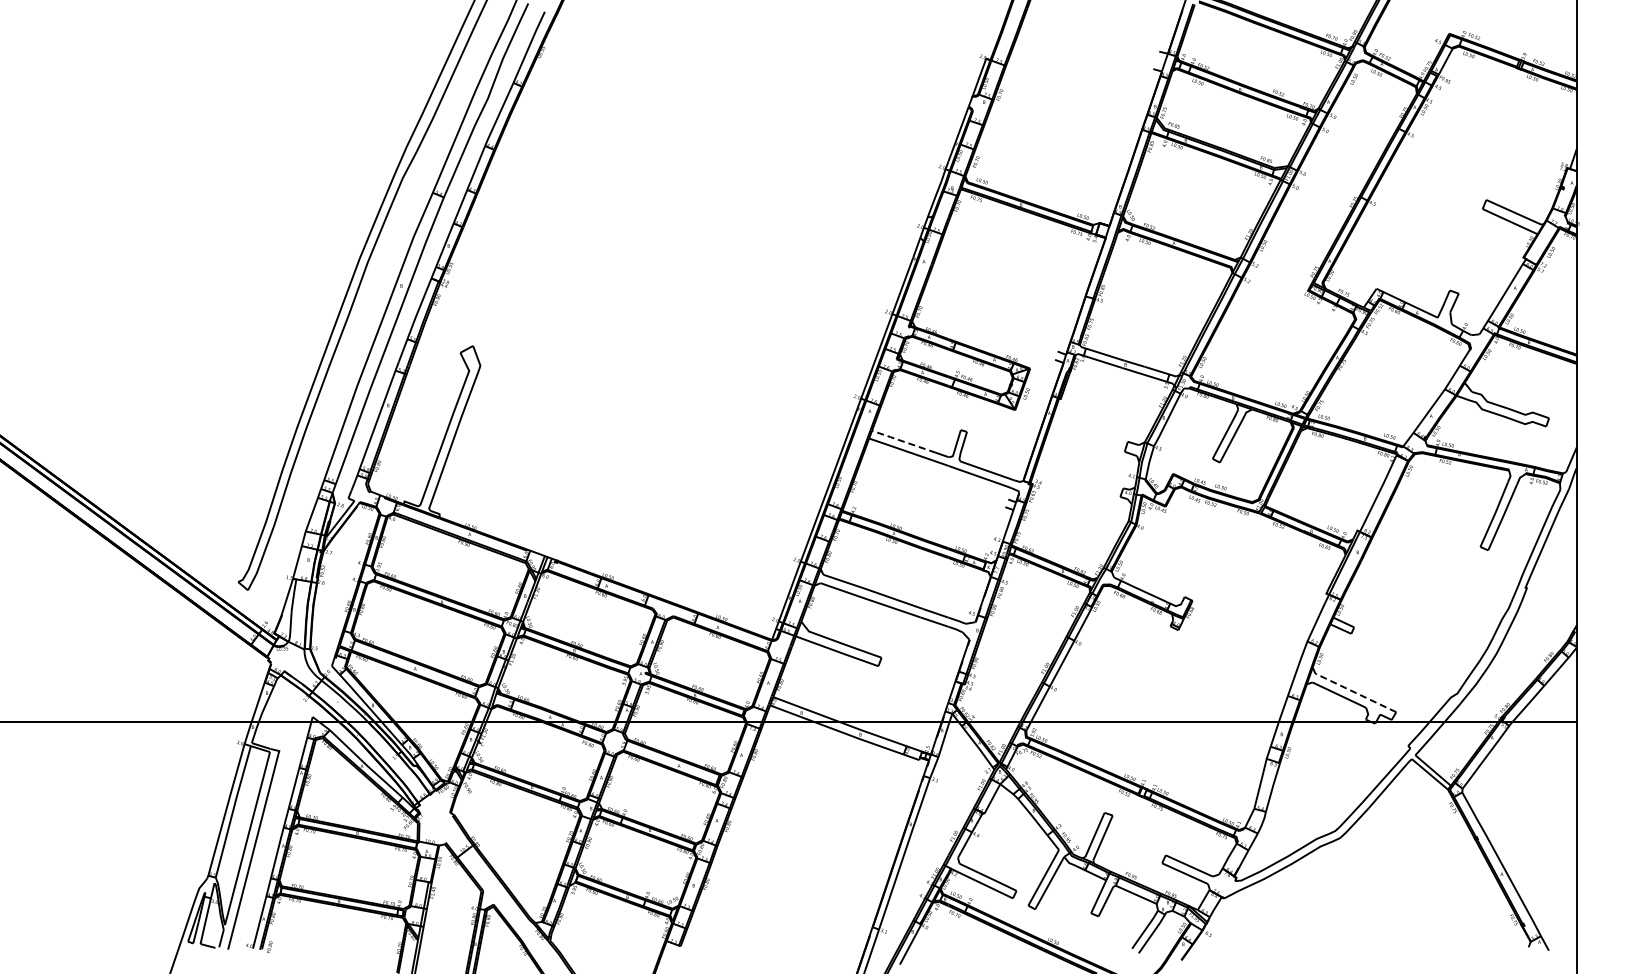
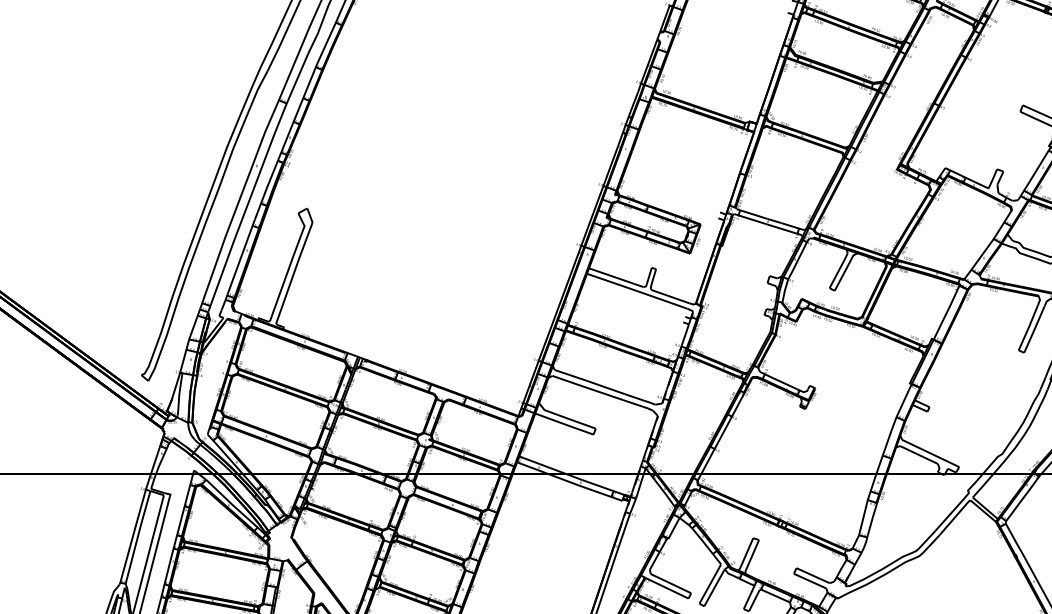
line: (902, 441) -> (610, 275), dashed -> solid
line: (1356, 693) -> (931, 453), dashed -> solid

